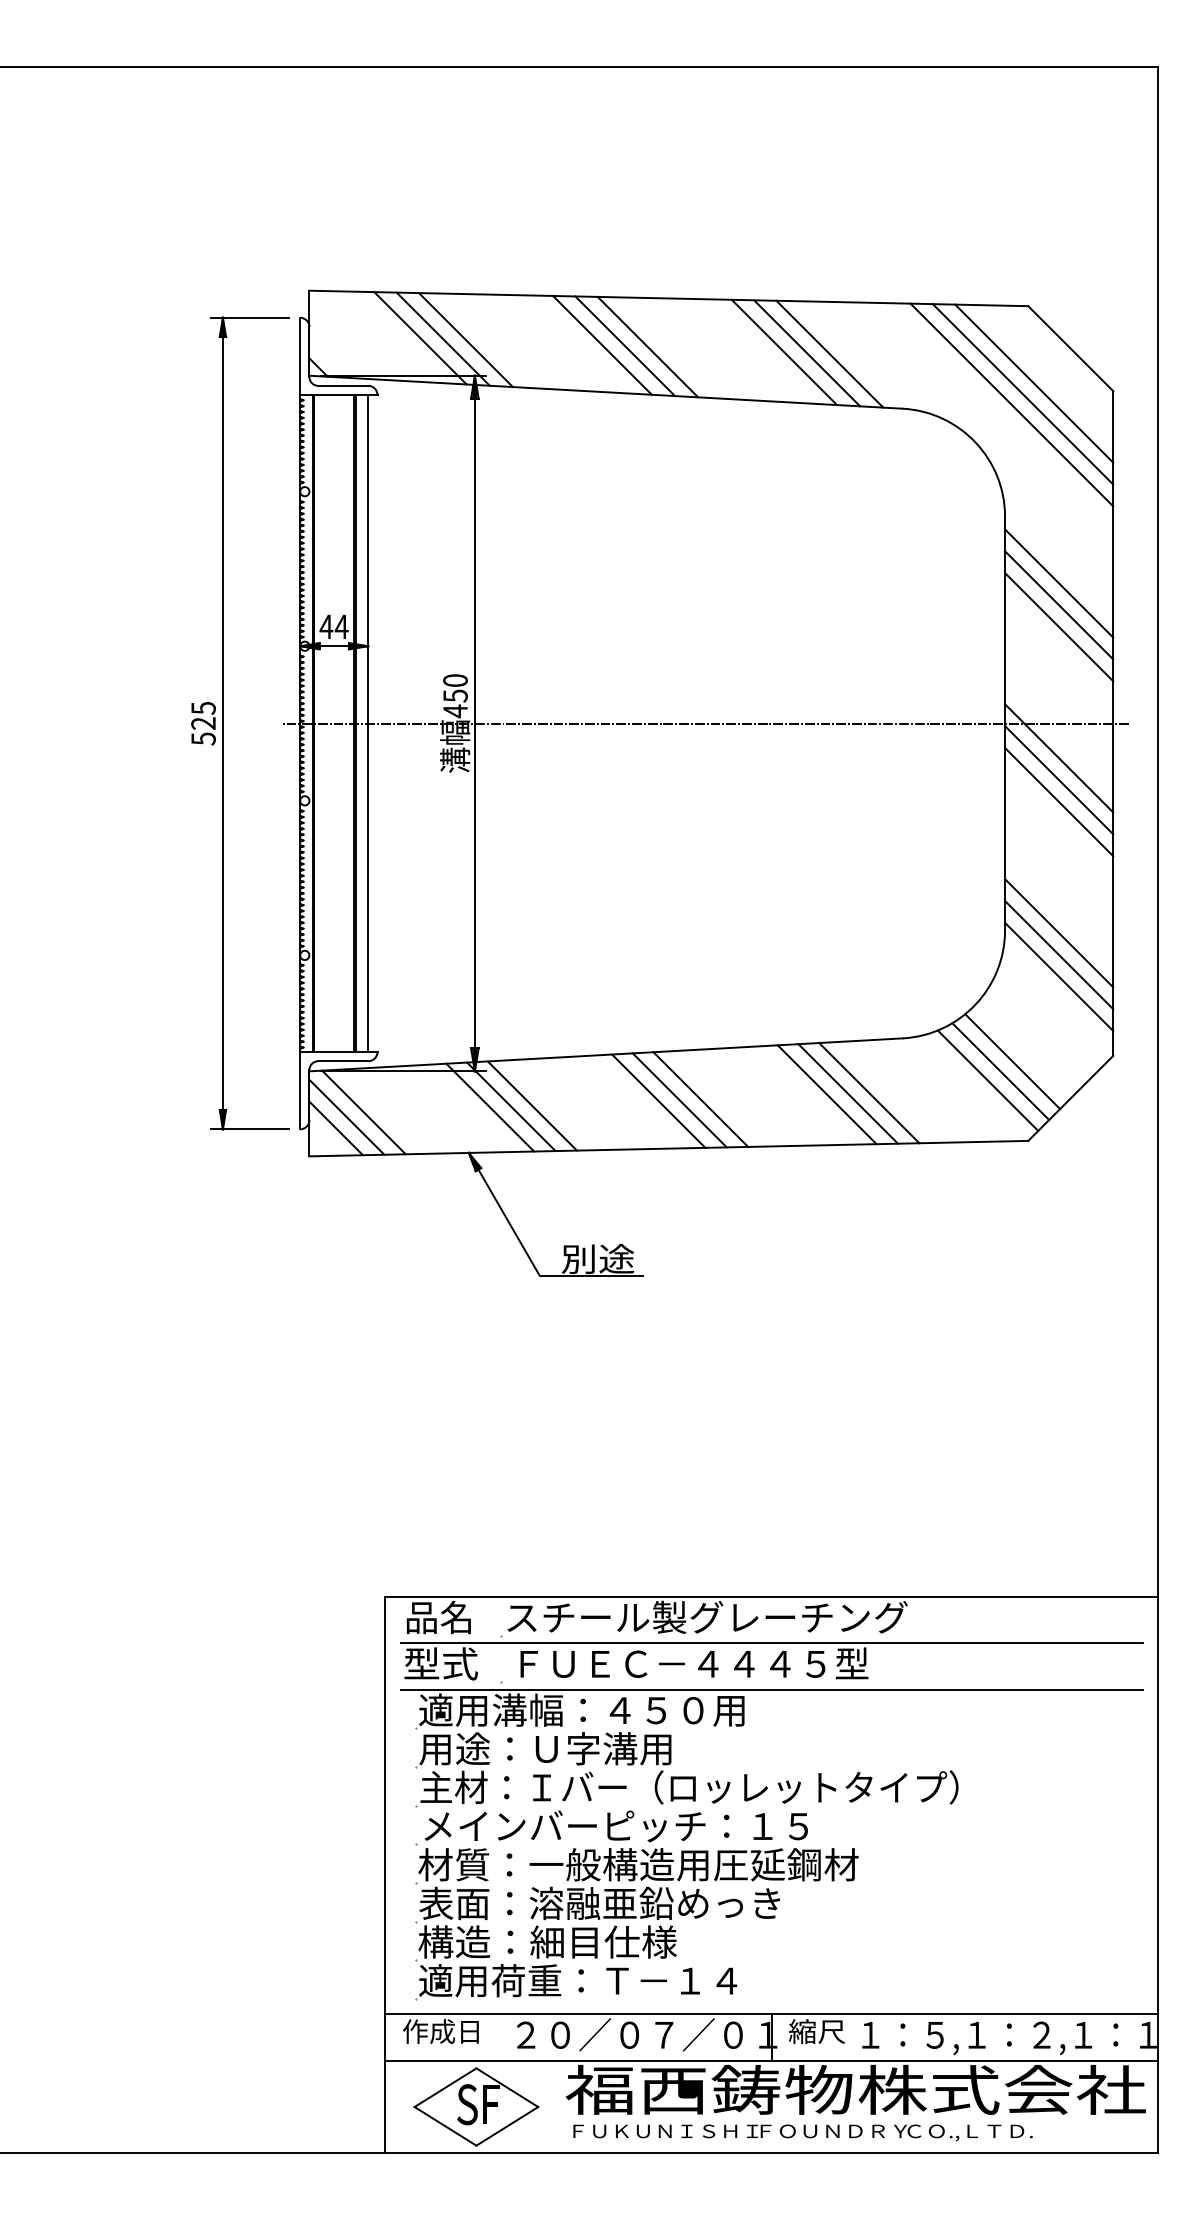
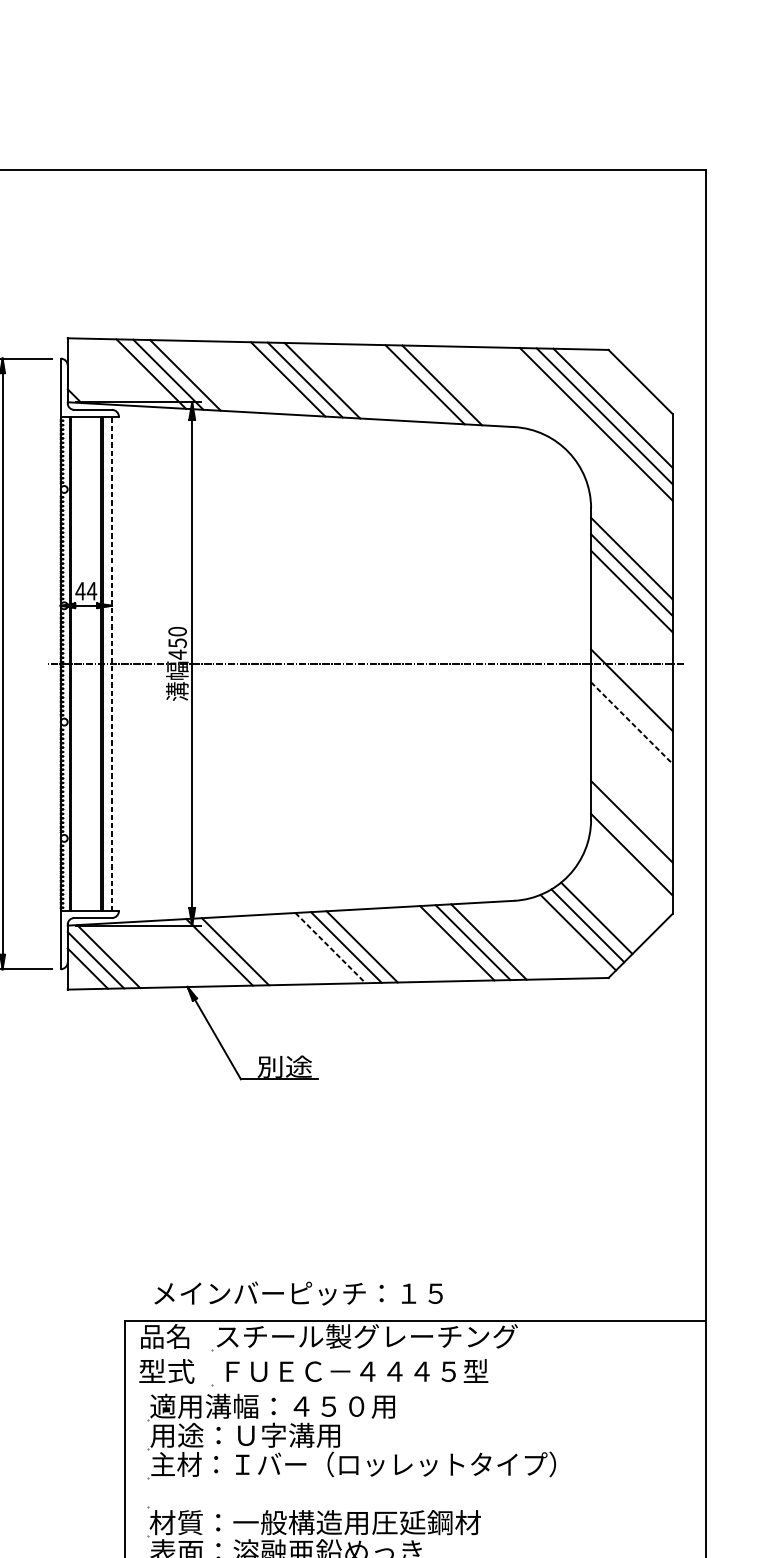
line: (829, 353) -> (459, 385), removed
line: (368, 723) -> (112, 663), solid -> dashed
line: (1059, 780) -> (632, 706), removed
line: (1059, 802) -> (632, 723), solid -> dashed
line: (1059, 955) -> (632, 838), removed
line: (658, 1101) -> (330, 948), solid -> dashed
line: (490, 1107) -> (203, 952), removed
line: (771, 1643) -> (415, 1356), removed
line: (771, 1689) -> (415, 1390), removed
text: (615, 1826) -> (297, 1293), moved

